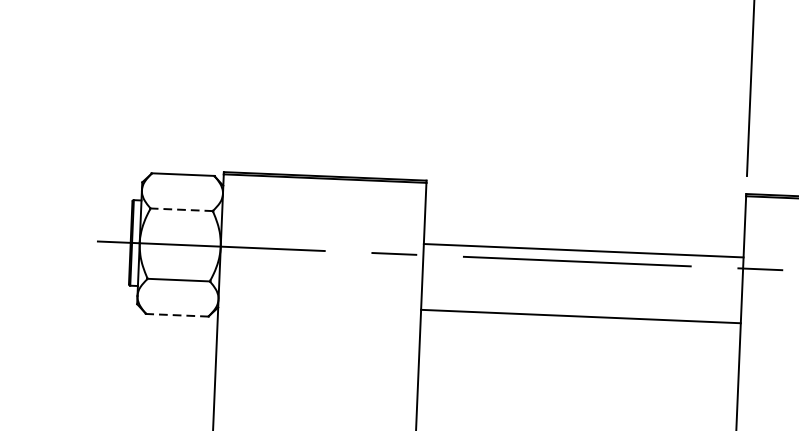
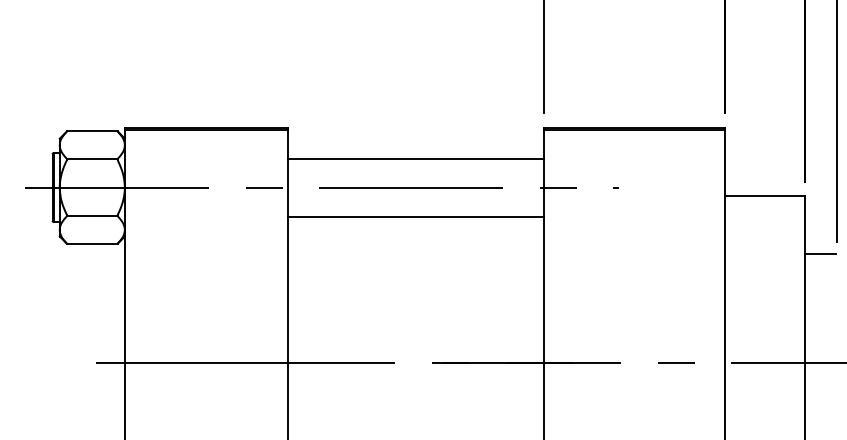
line: (180, 209) -> (91, 159), dashed -> solid
line: (583, 250) -> (415, 158), moved
line: (176, 315) -> (91, 244), dashed -> solid
line: (580, 316) -> (415, 216), moved

